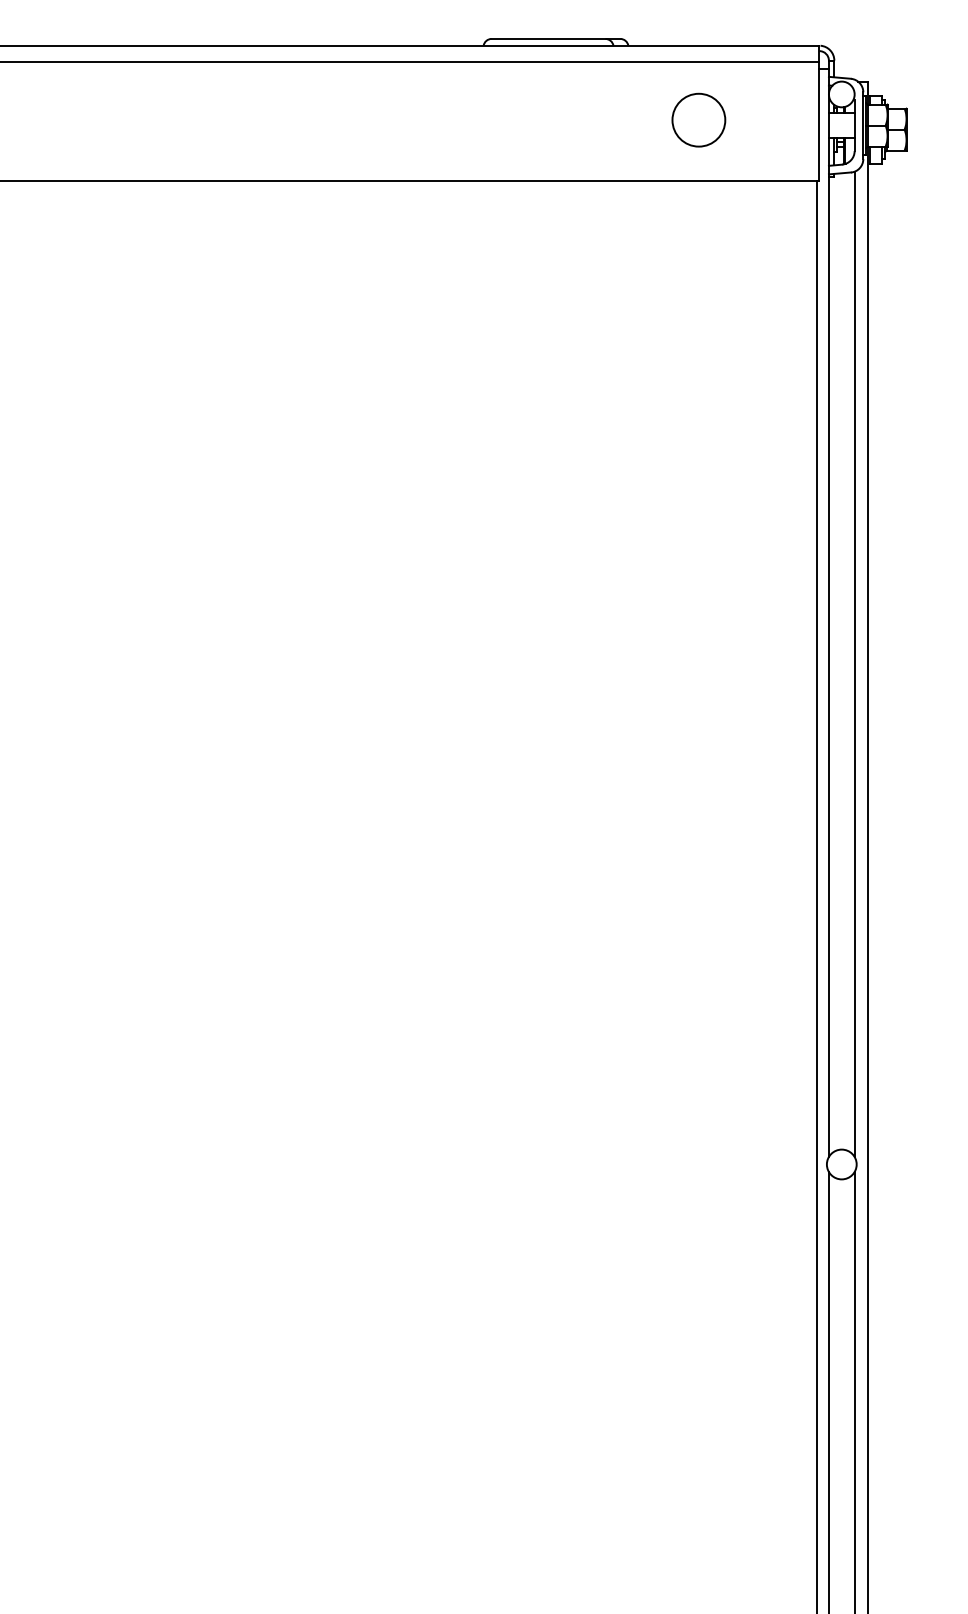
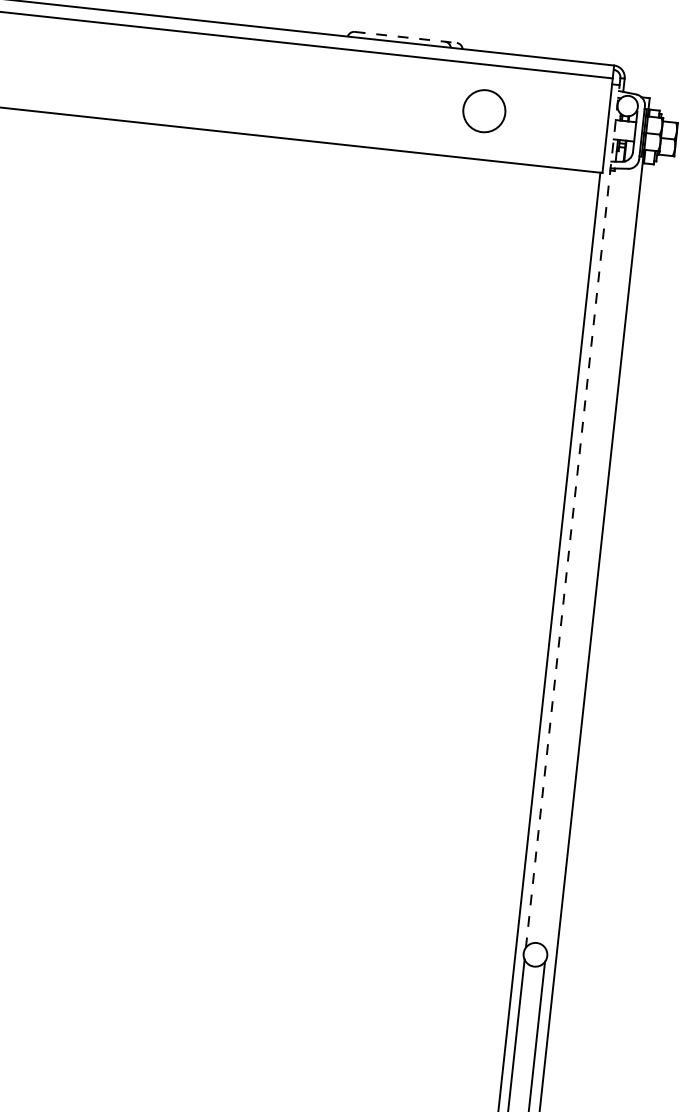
line: (556, 38) -> (406, 37), solid -> dashed
circle: (698, 119) -> (484, 110), moved
line: (828, 609) -> (572, 513), solid -> dashed
line: (854, 664) -> (588, 559), removed

